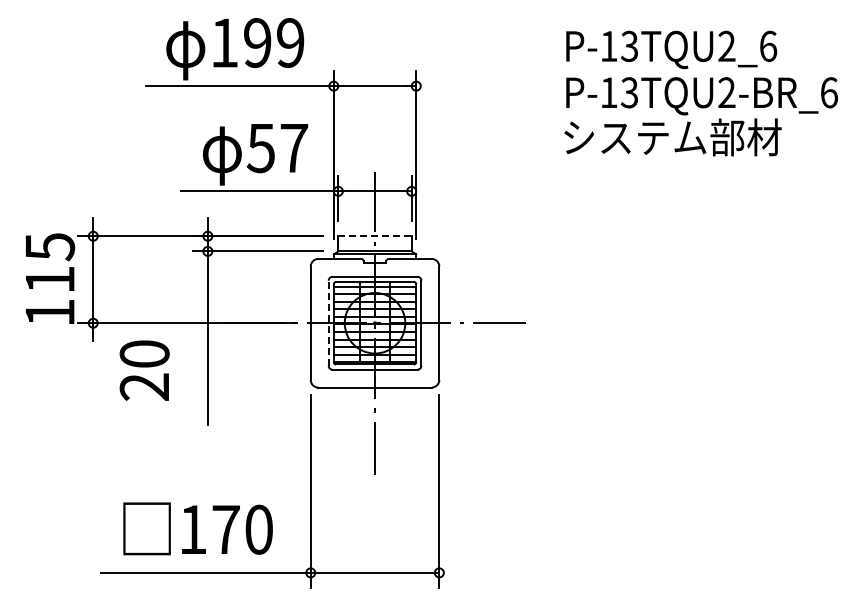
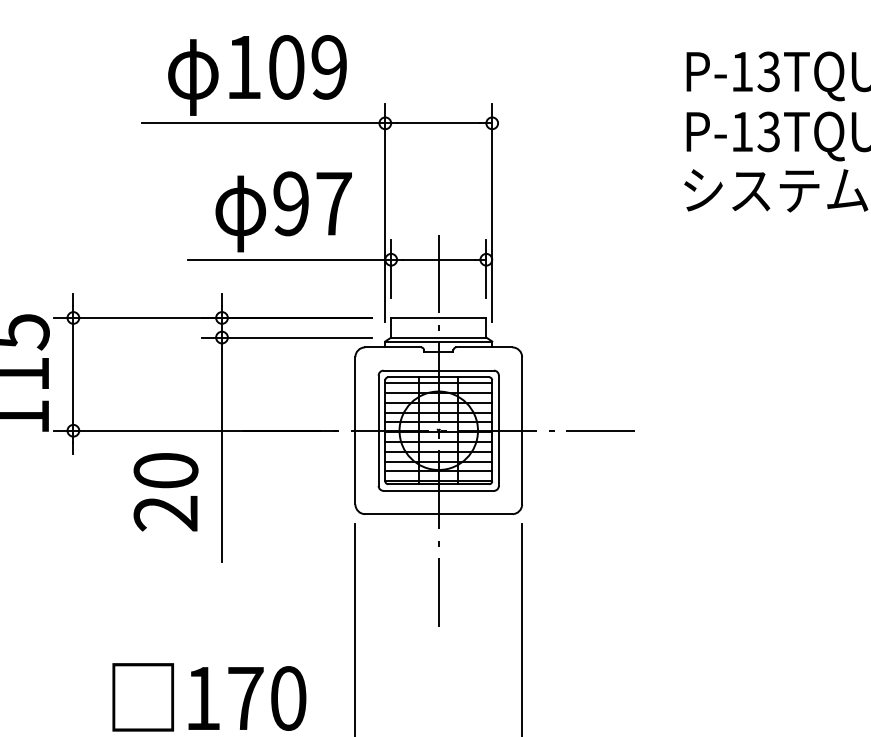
text: (257, 42) -> (286, 66), 199 -> 109
text: (260, 148) -> (290, 204), 57 -> 97
line: (375, 236) -> (439, 318), dashed -> solid
line: (328, 323) -> (378, 431), dashed -> solid
text: (144, 370) -> (165, 492), moved

